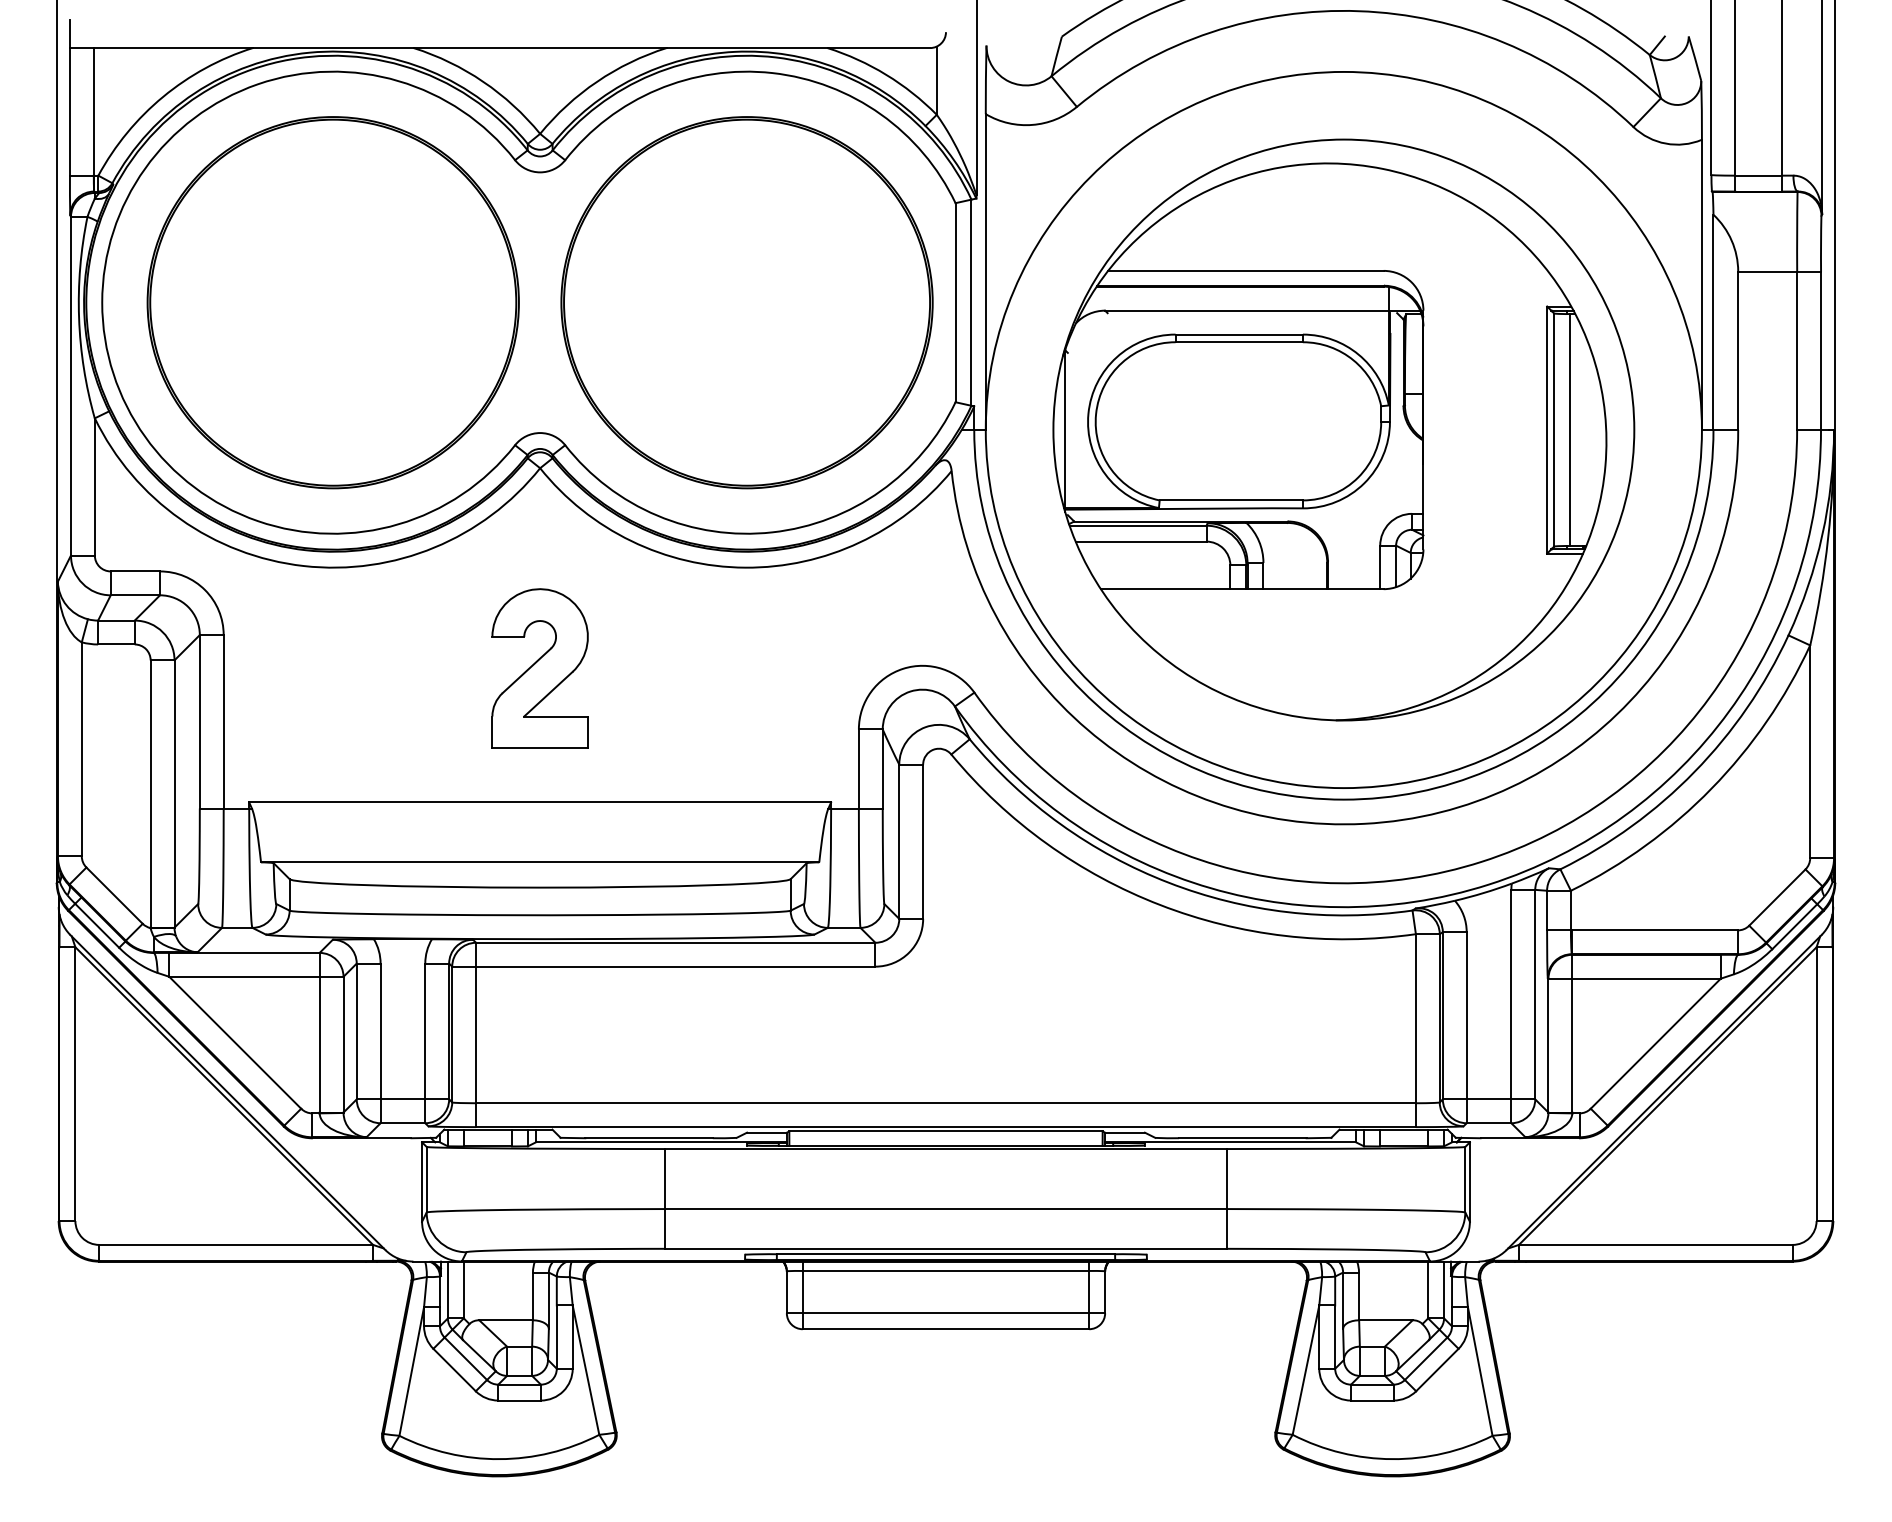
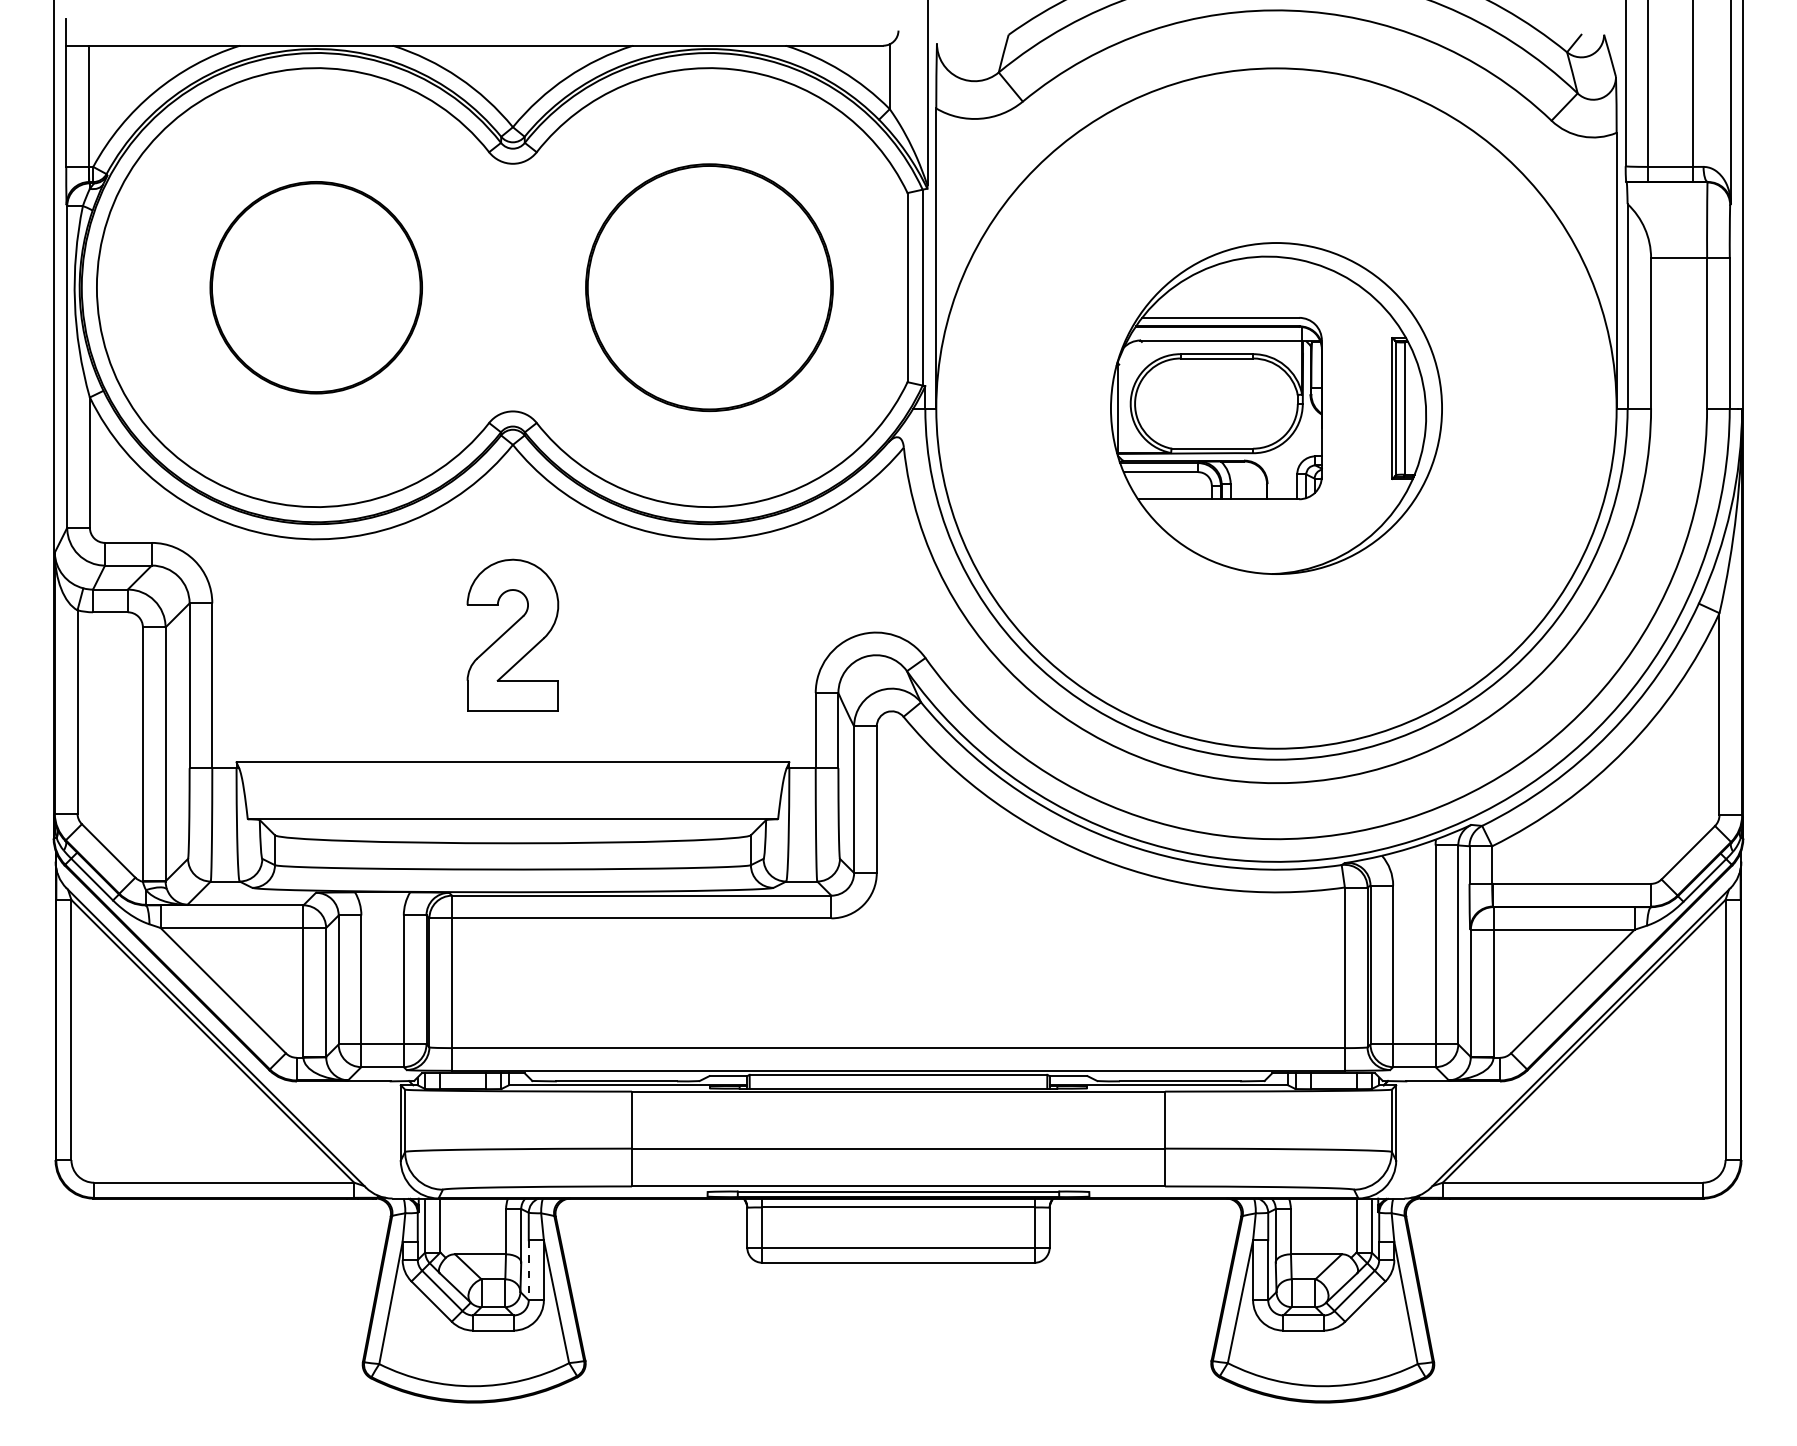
part: (332, 302) -> (315, 287), size x0.6
part: (746, 302) -> (708, 287), size x0.7
part: (1343, 429) -> (1276, 408), size x0.6
line: (556, 1337) -> (528, 1270), solid -> dashed

